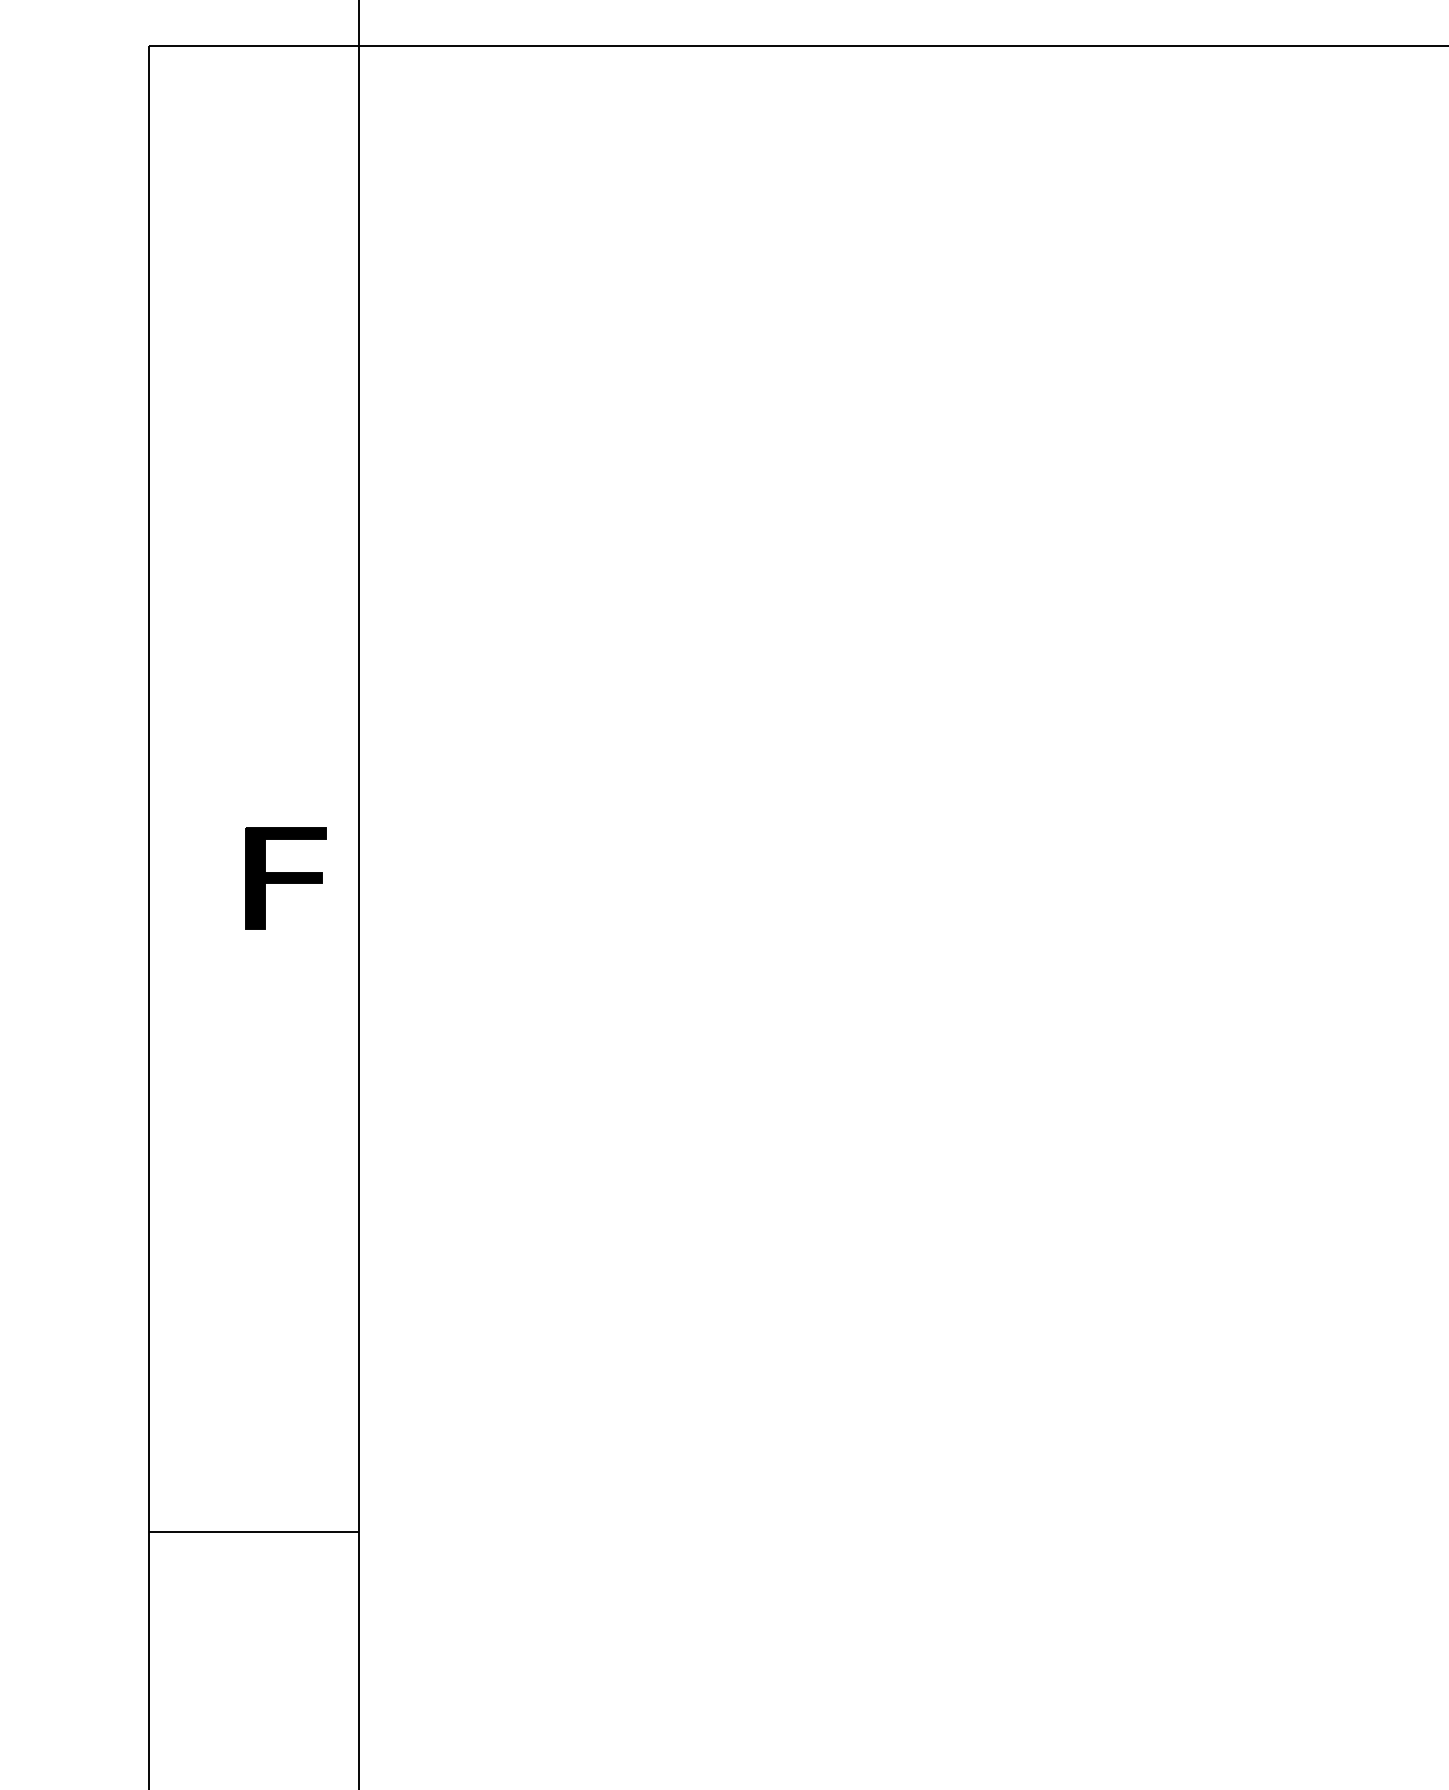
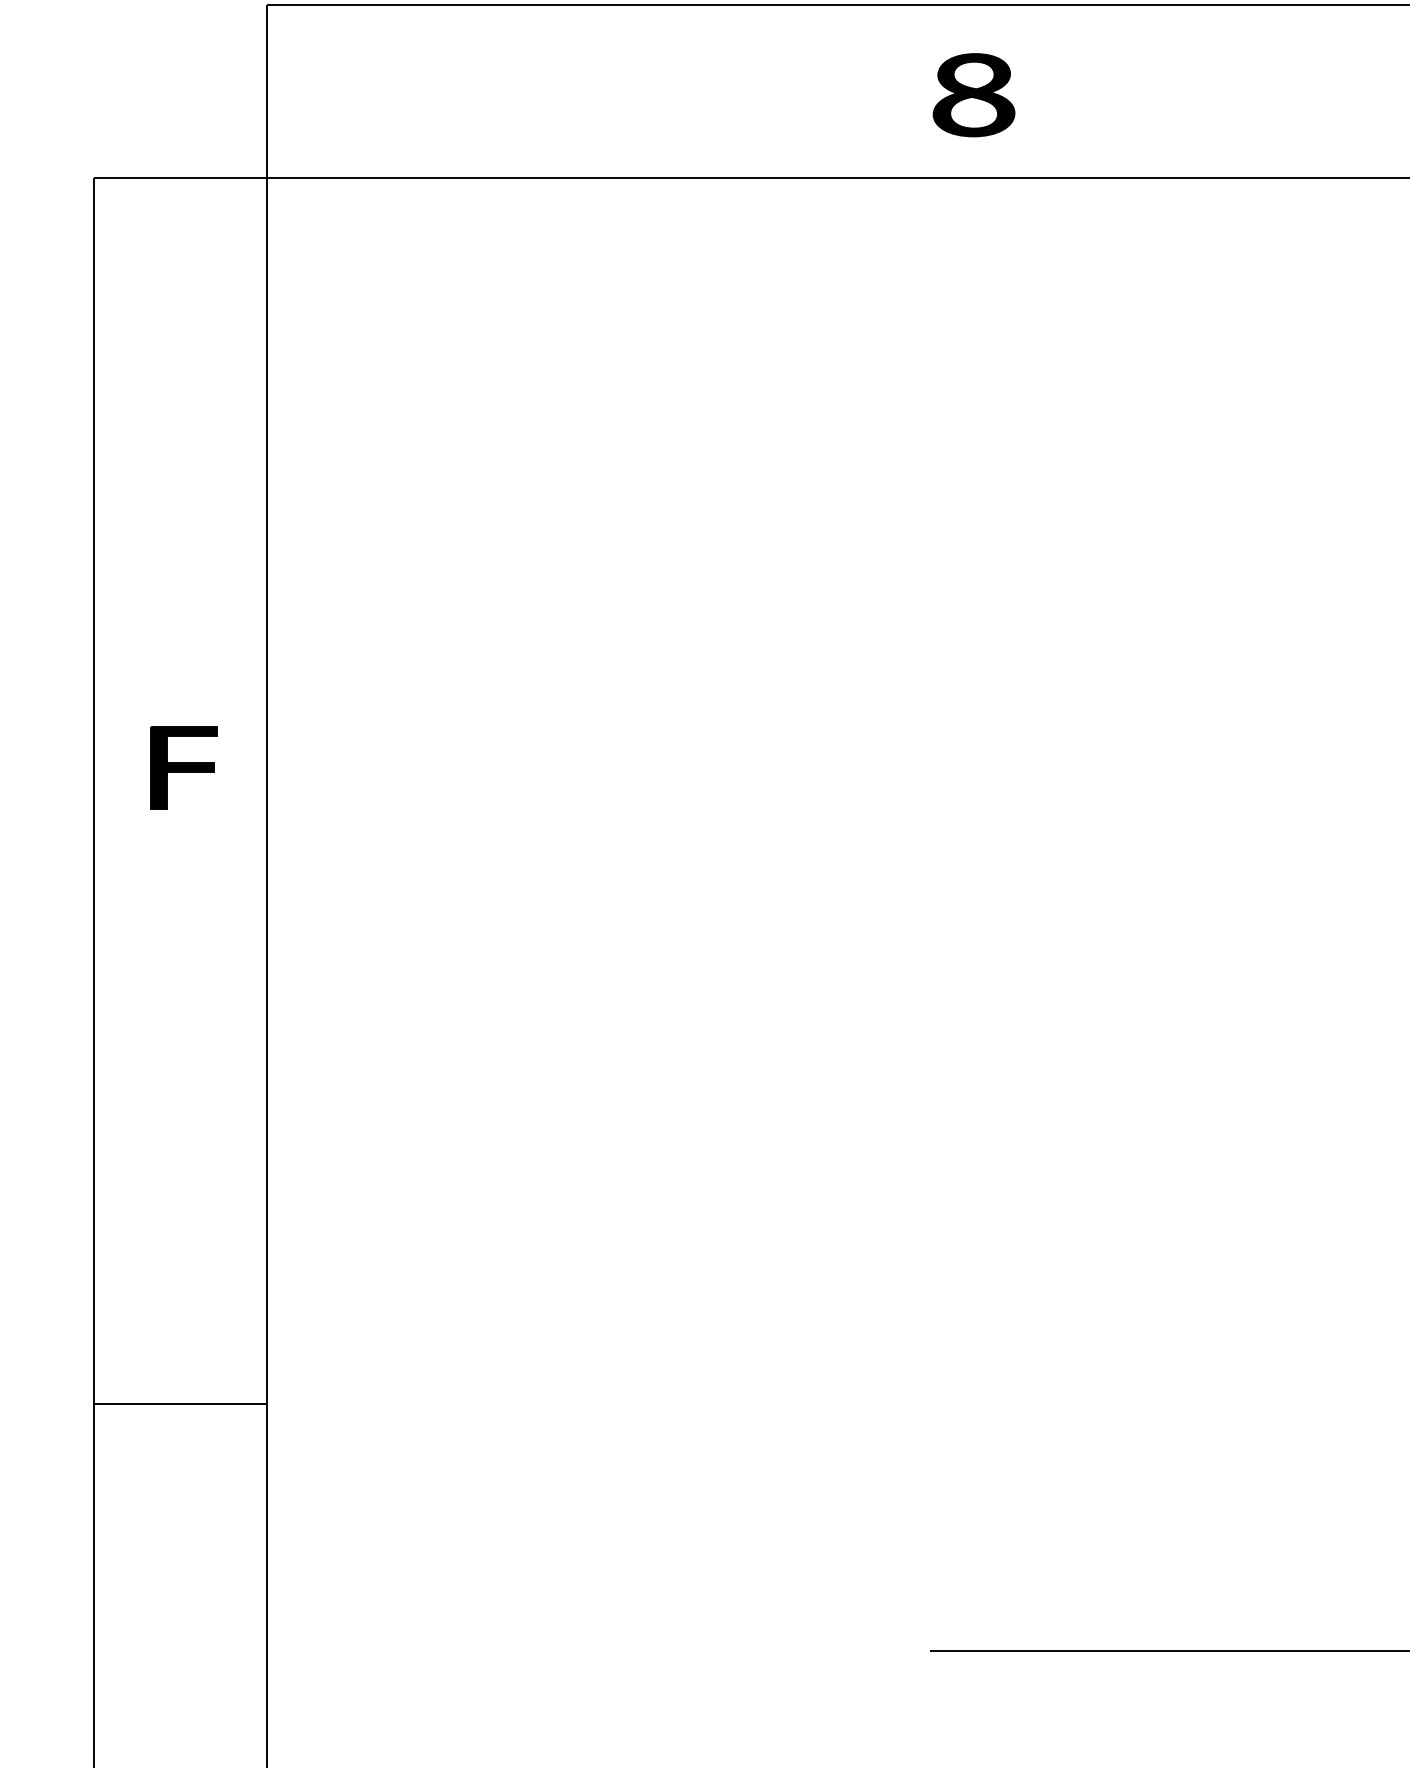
part: (285, 877) -> (183, 767), moved

